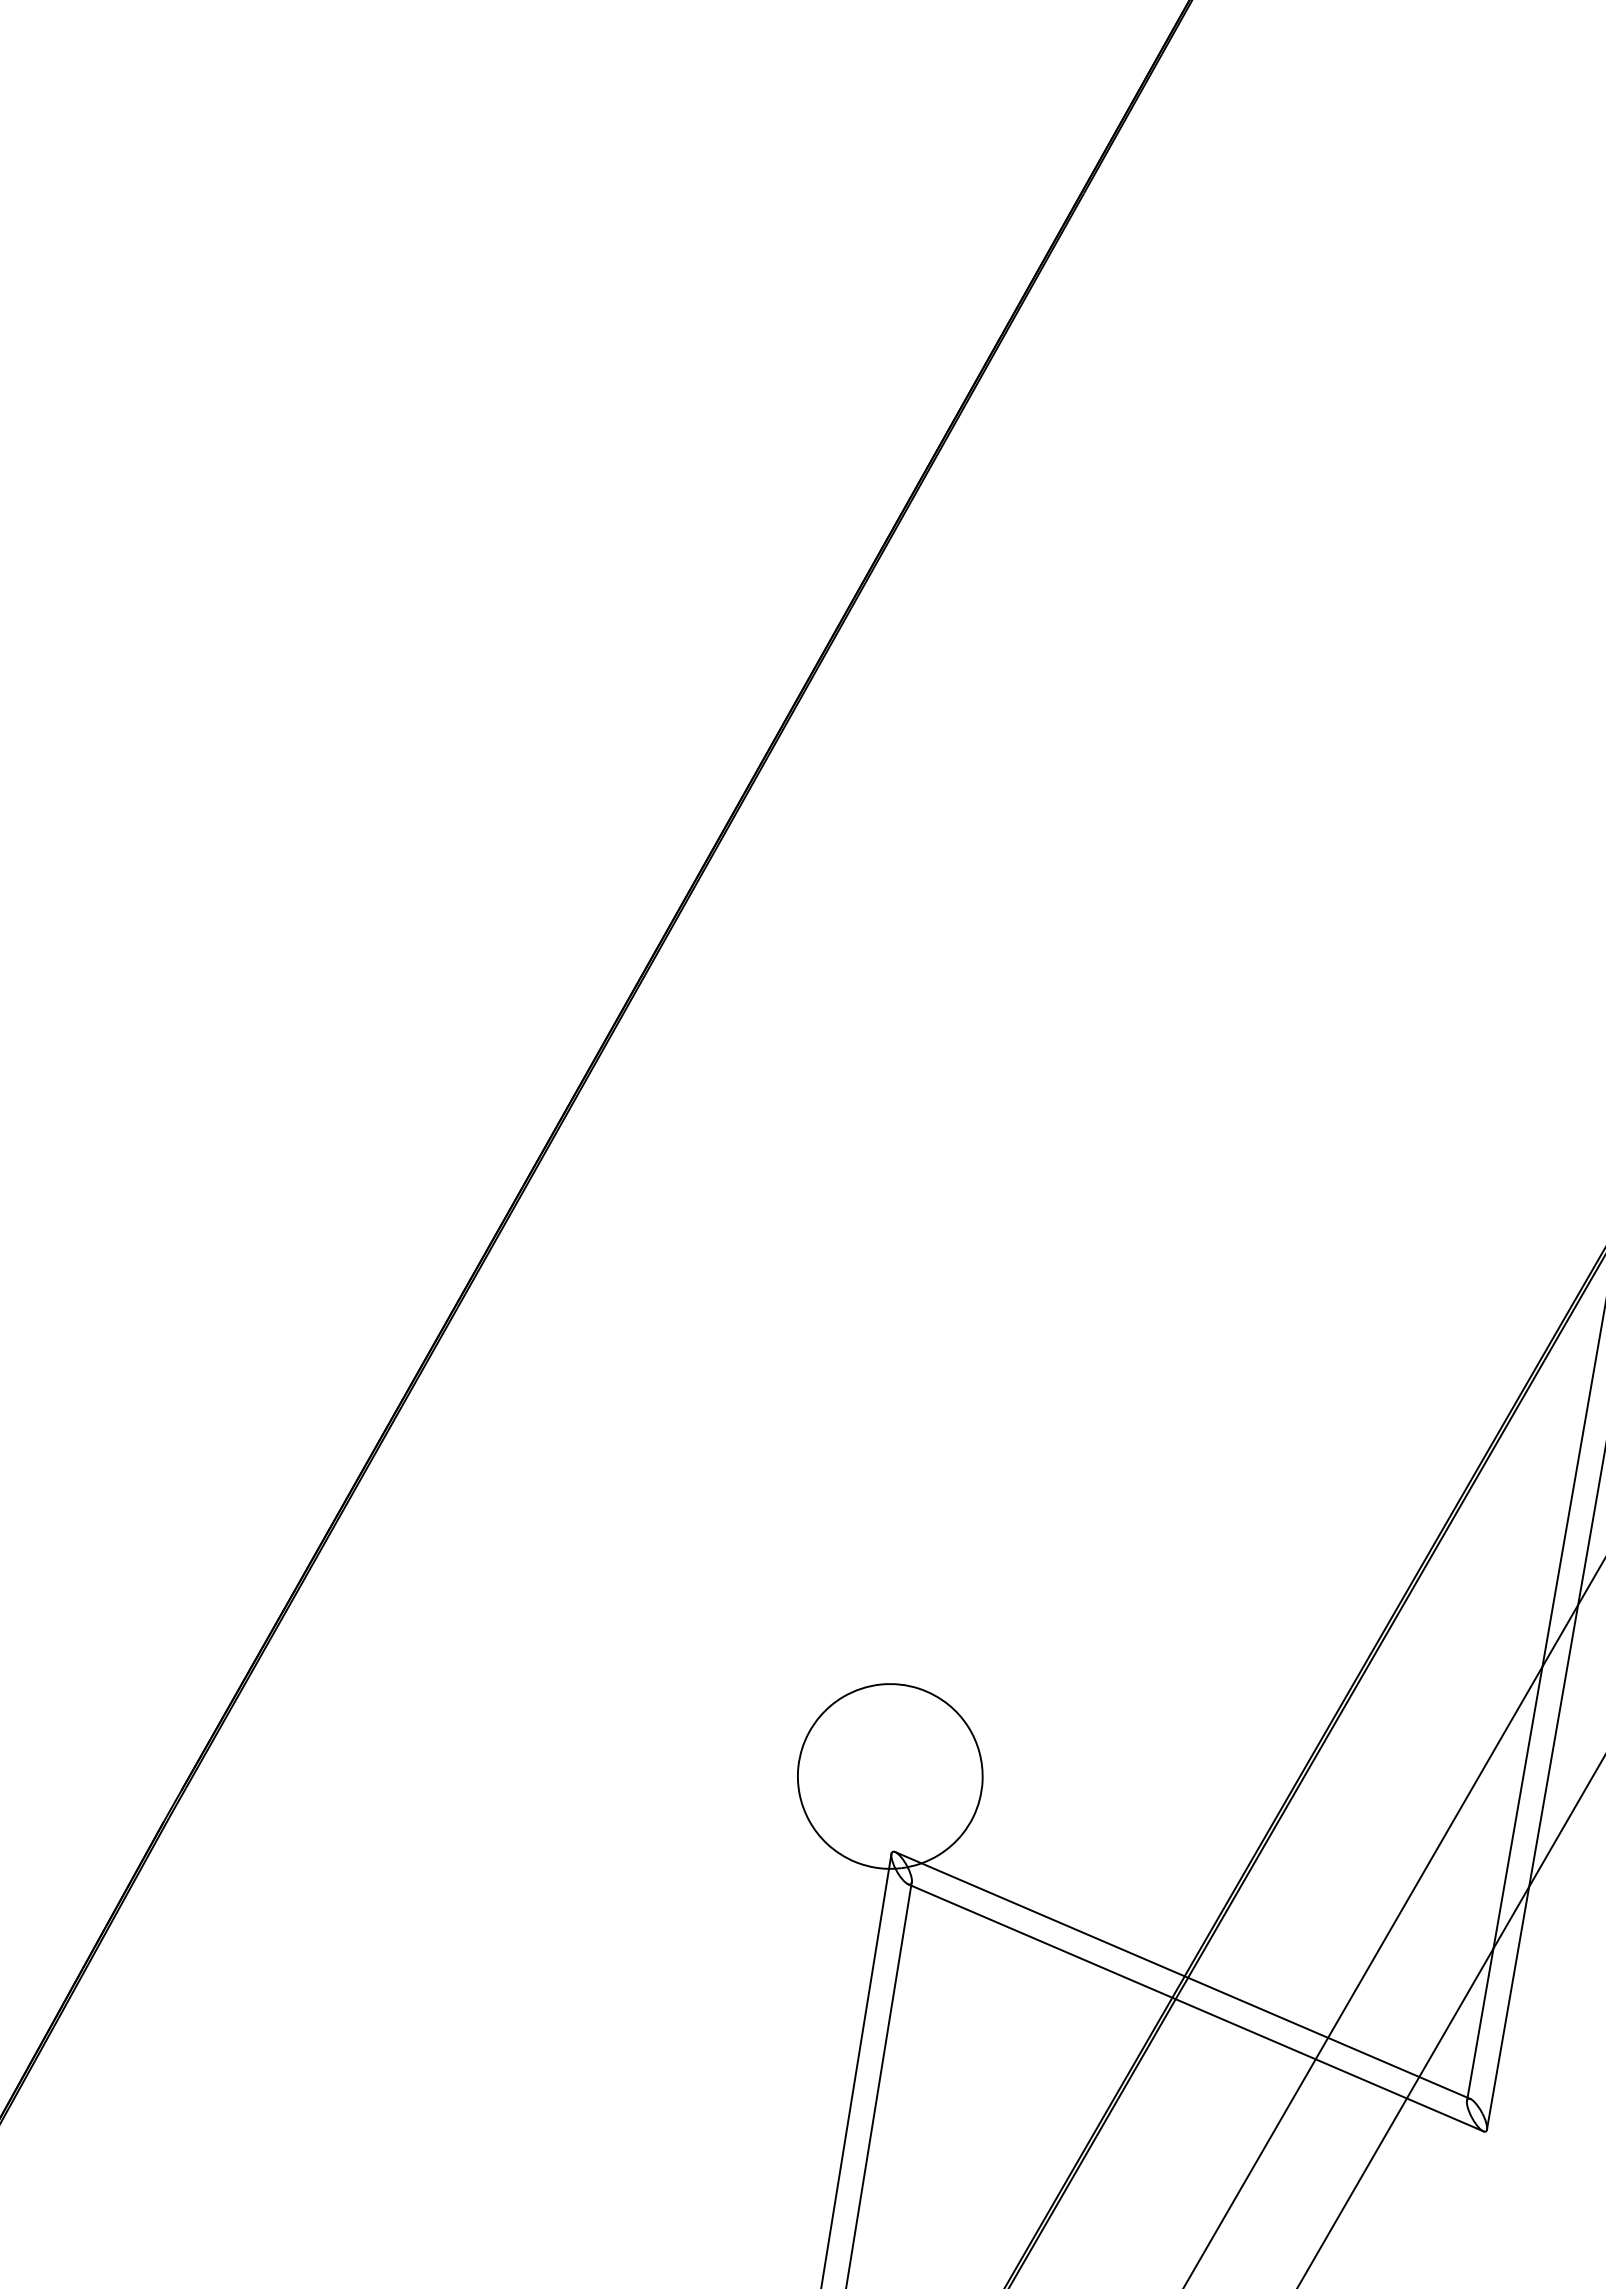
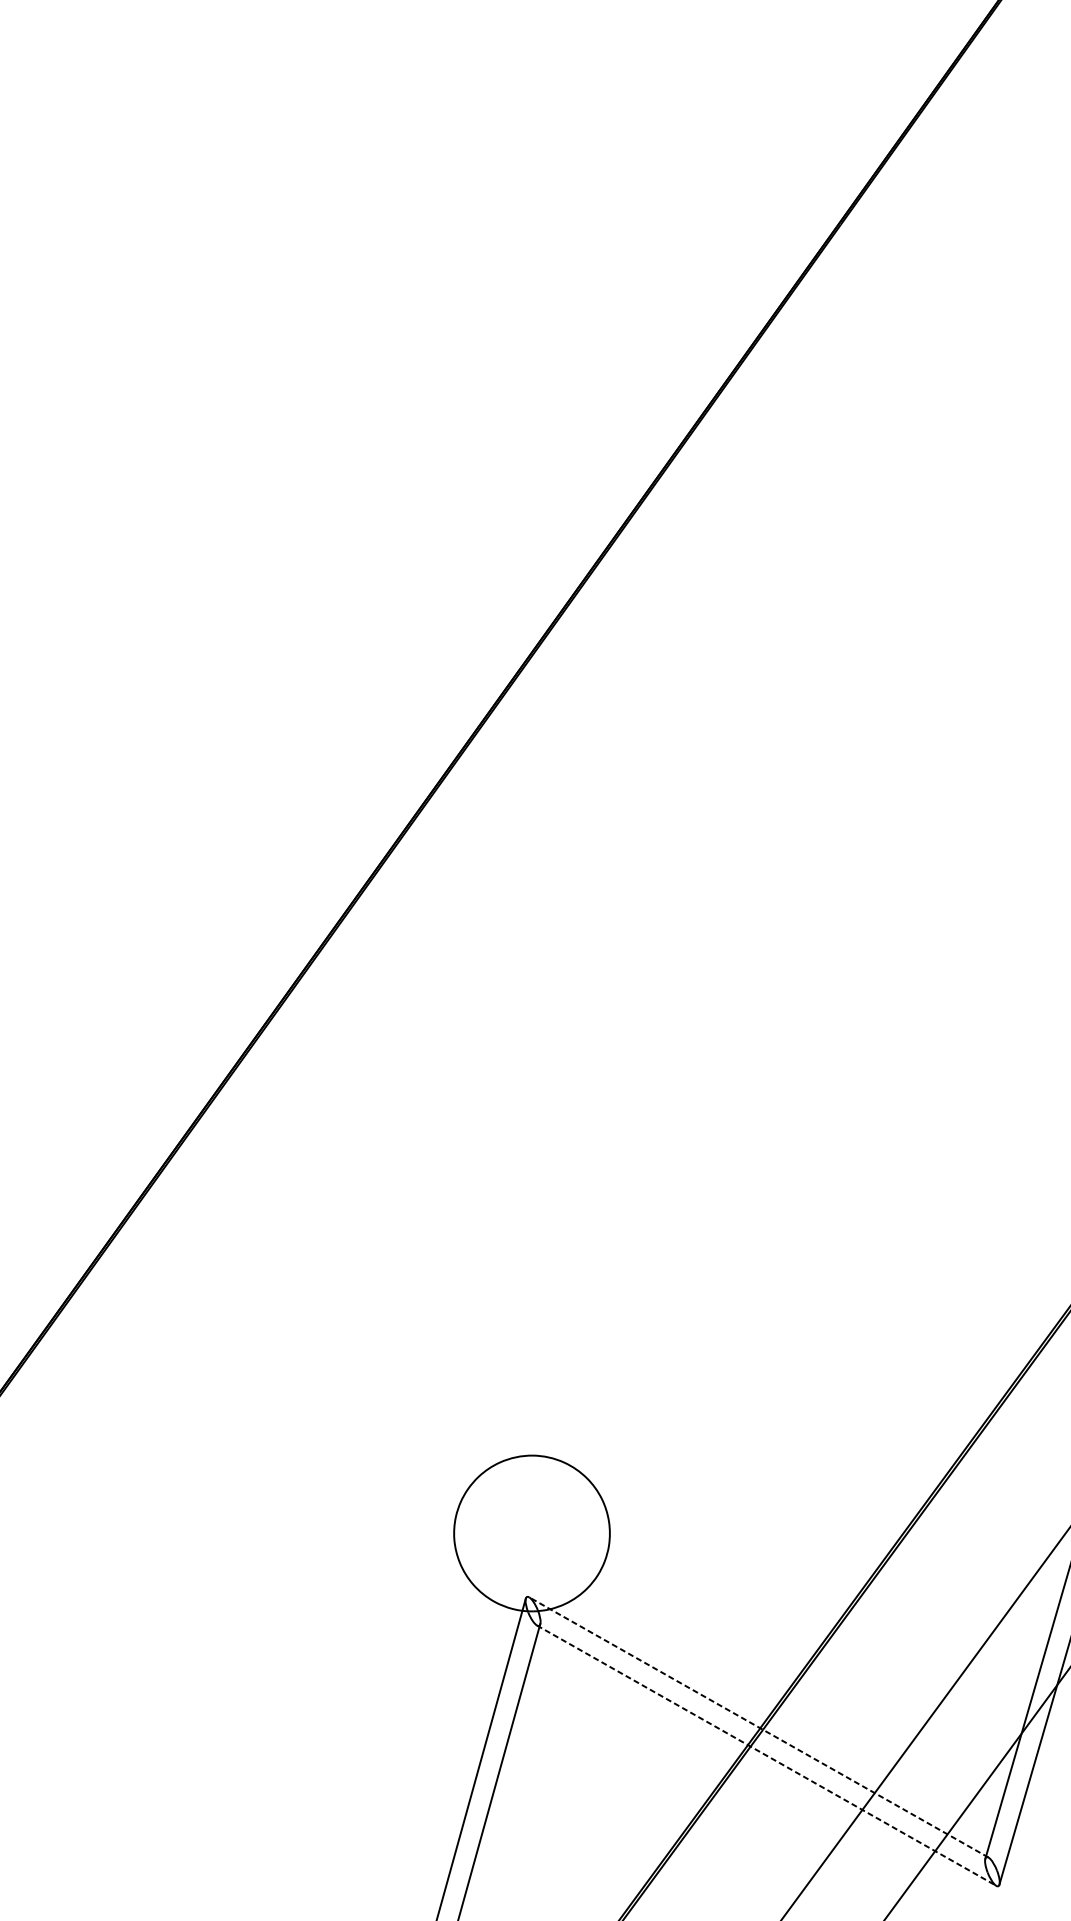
line: (1182, 1975) -> (758, 1727), solid -> dashed
line: (1196, 2008) -> (767, 1756), solid -> dashed

